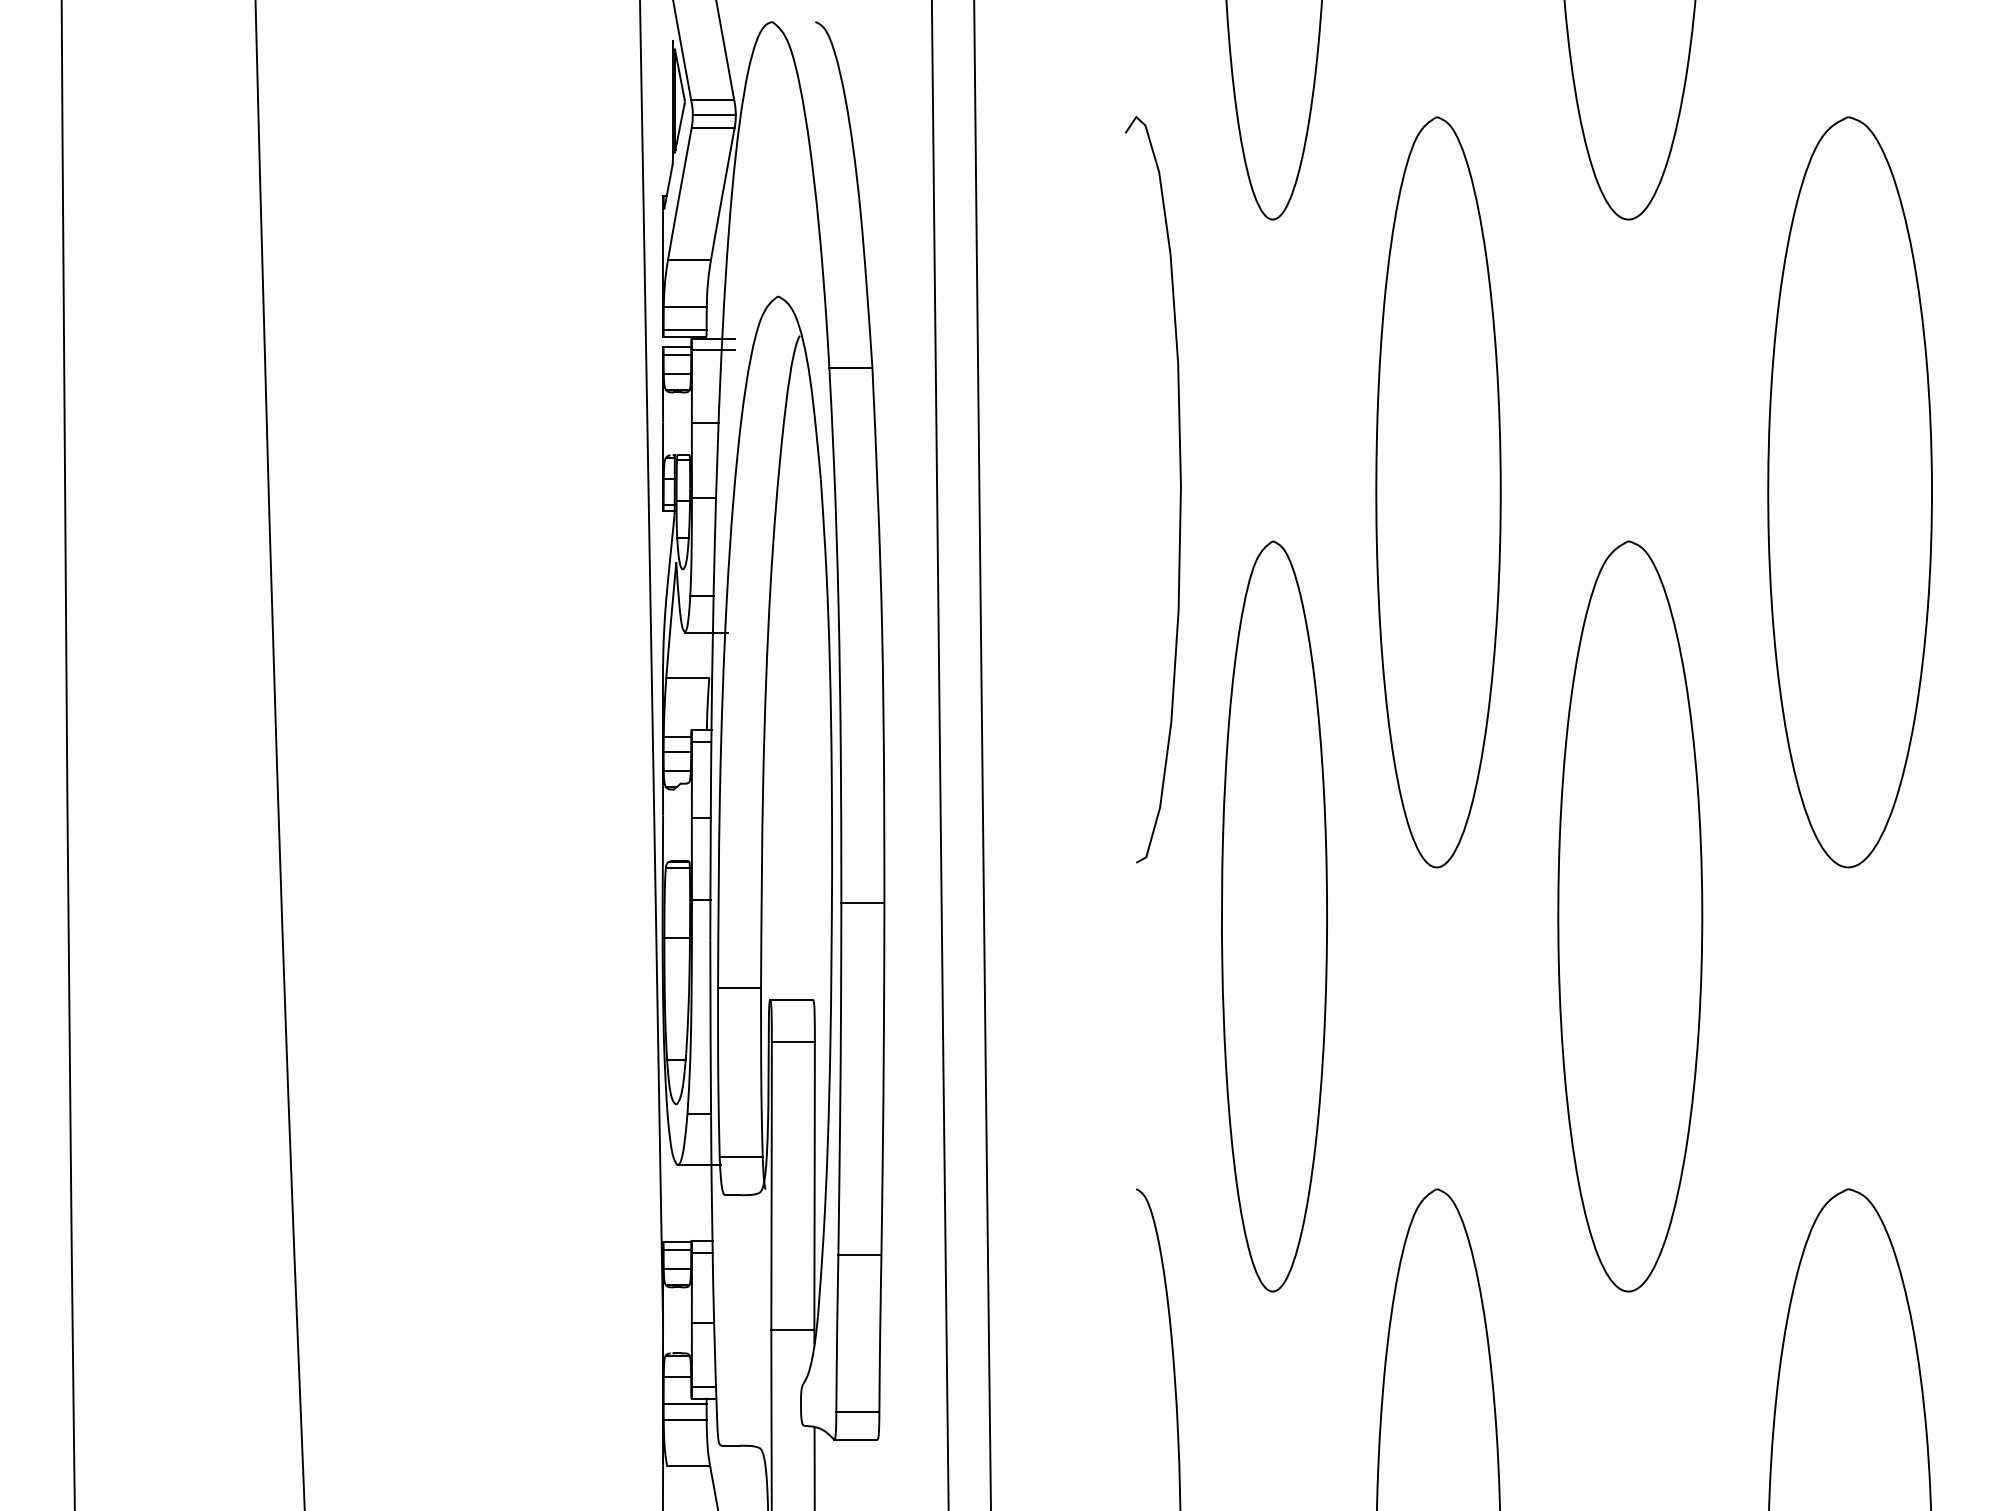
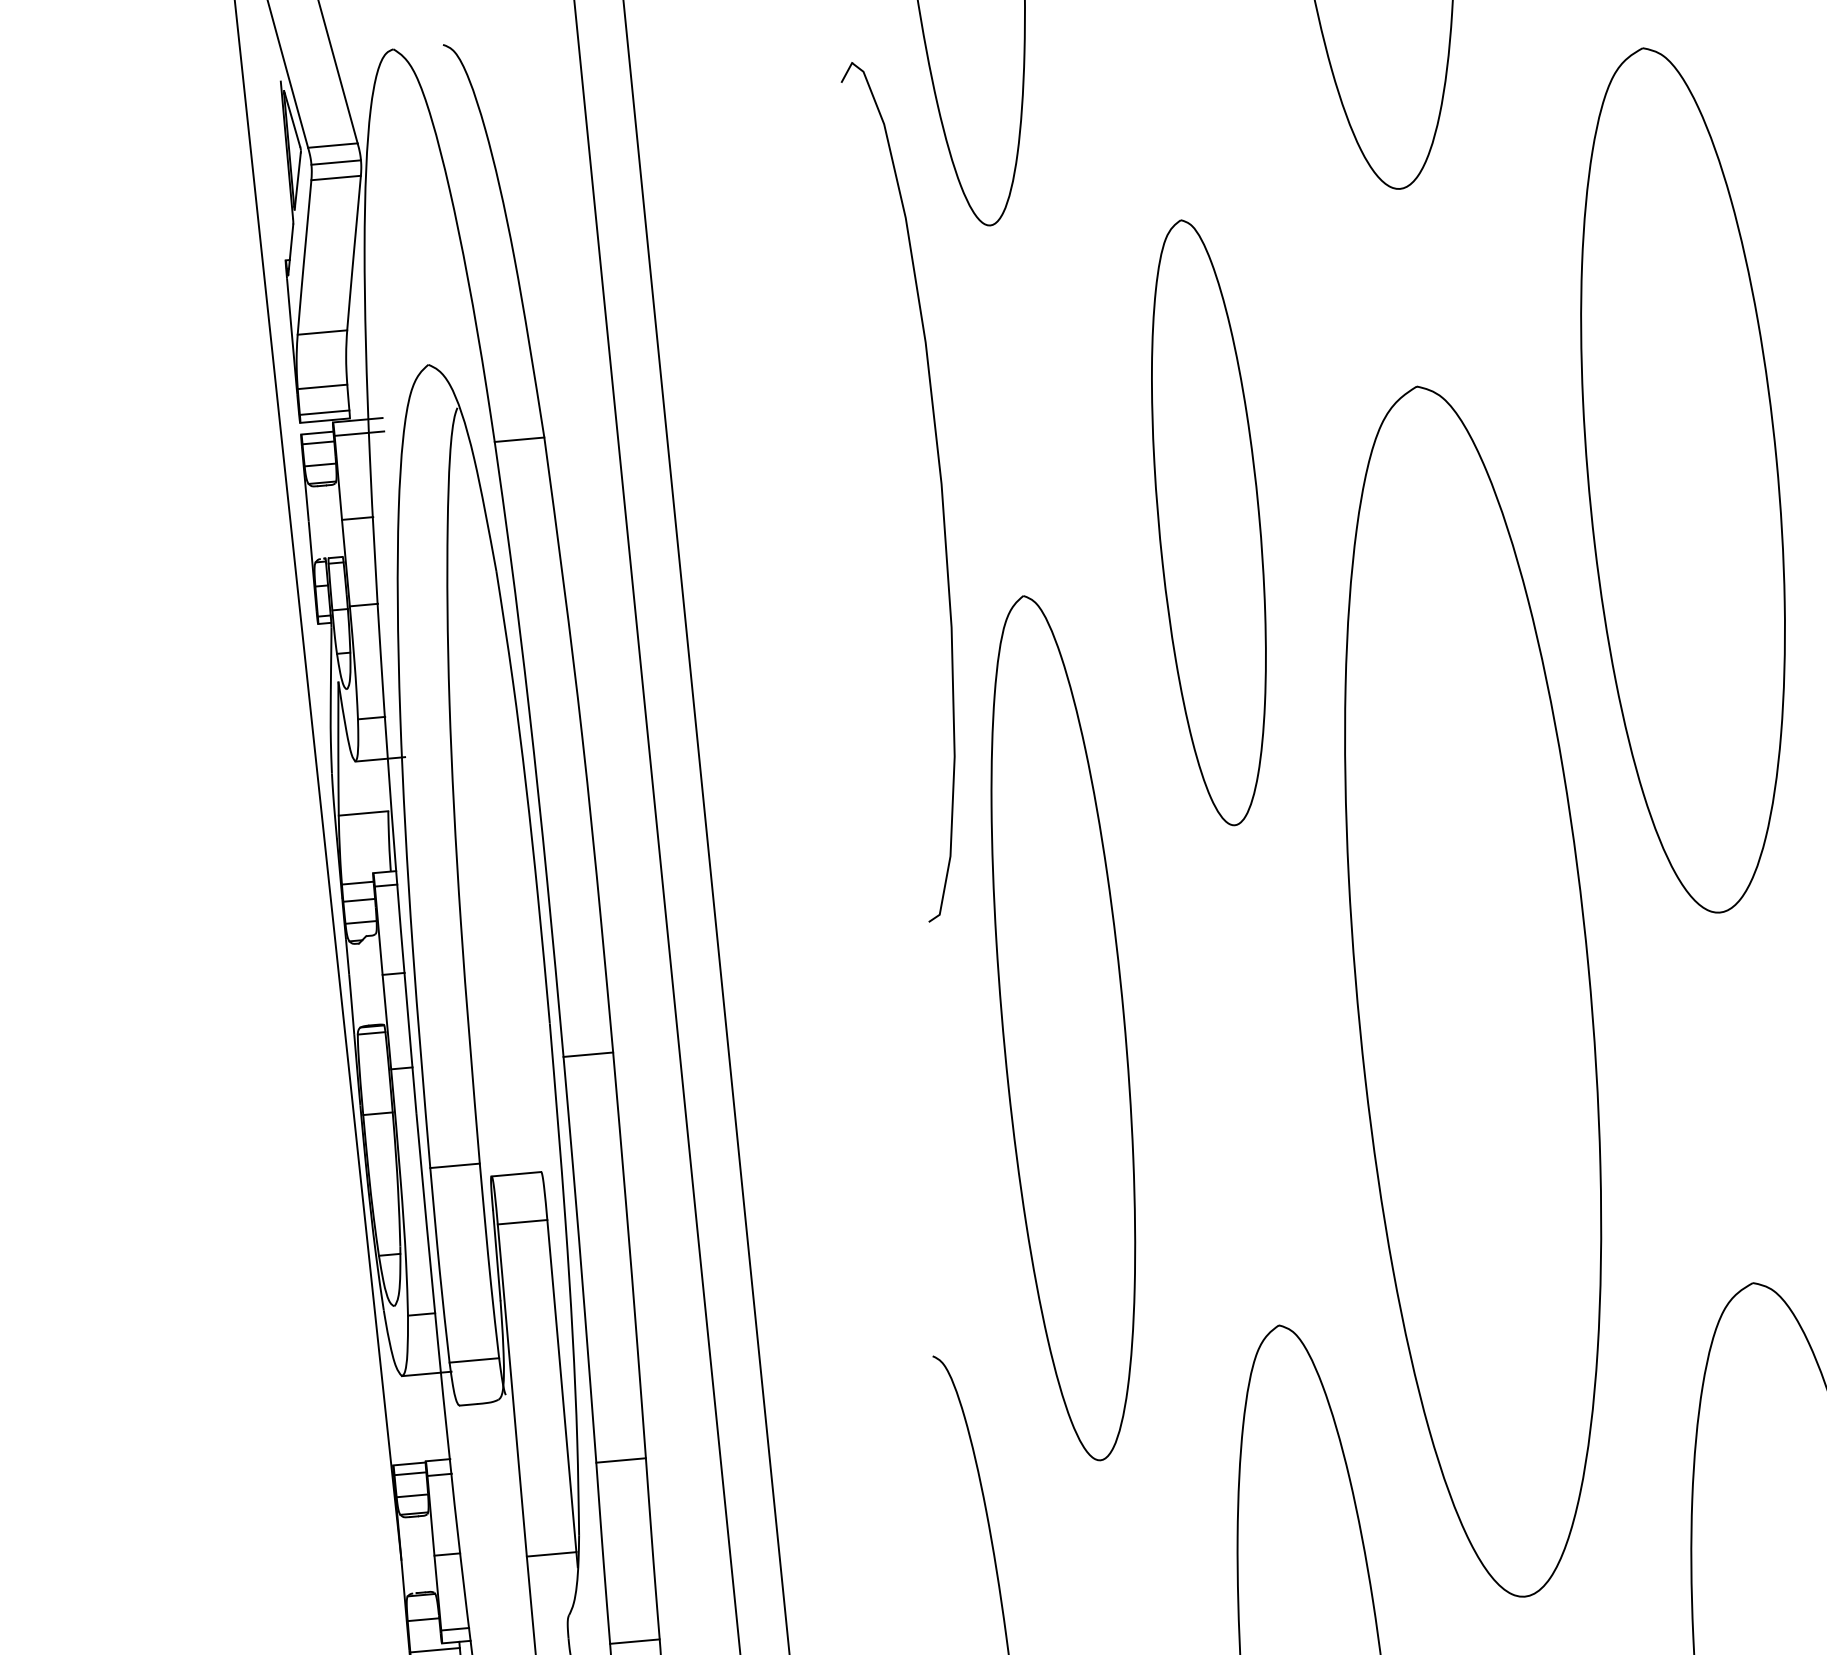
part: (1438, 492) -> (1209, 522), size x0.7
part: (1179, 494) -> (940, 493), moved
part: (1630, 916) -> (1473, 991), size x1.4

